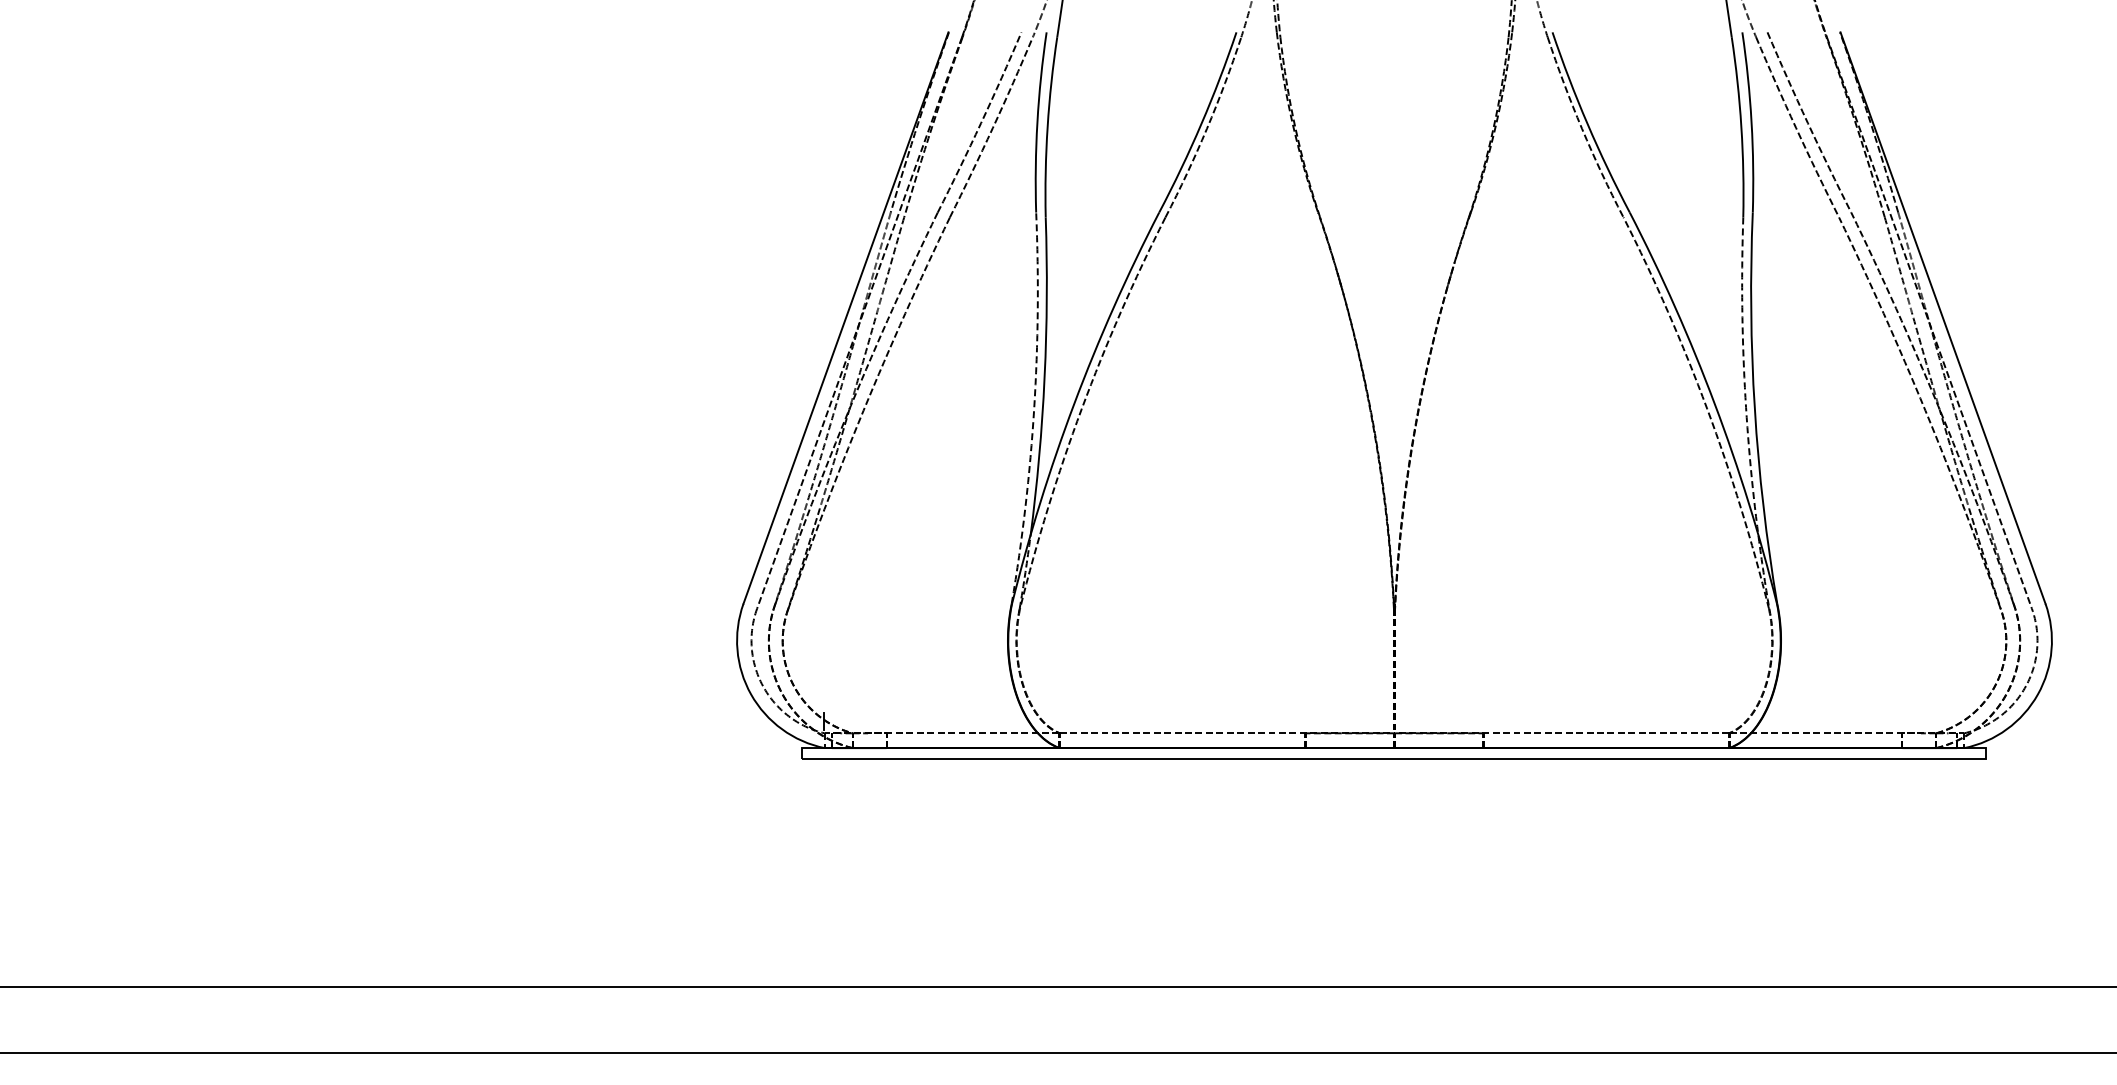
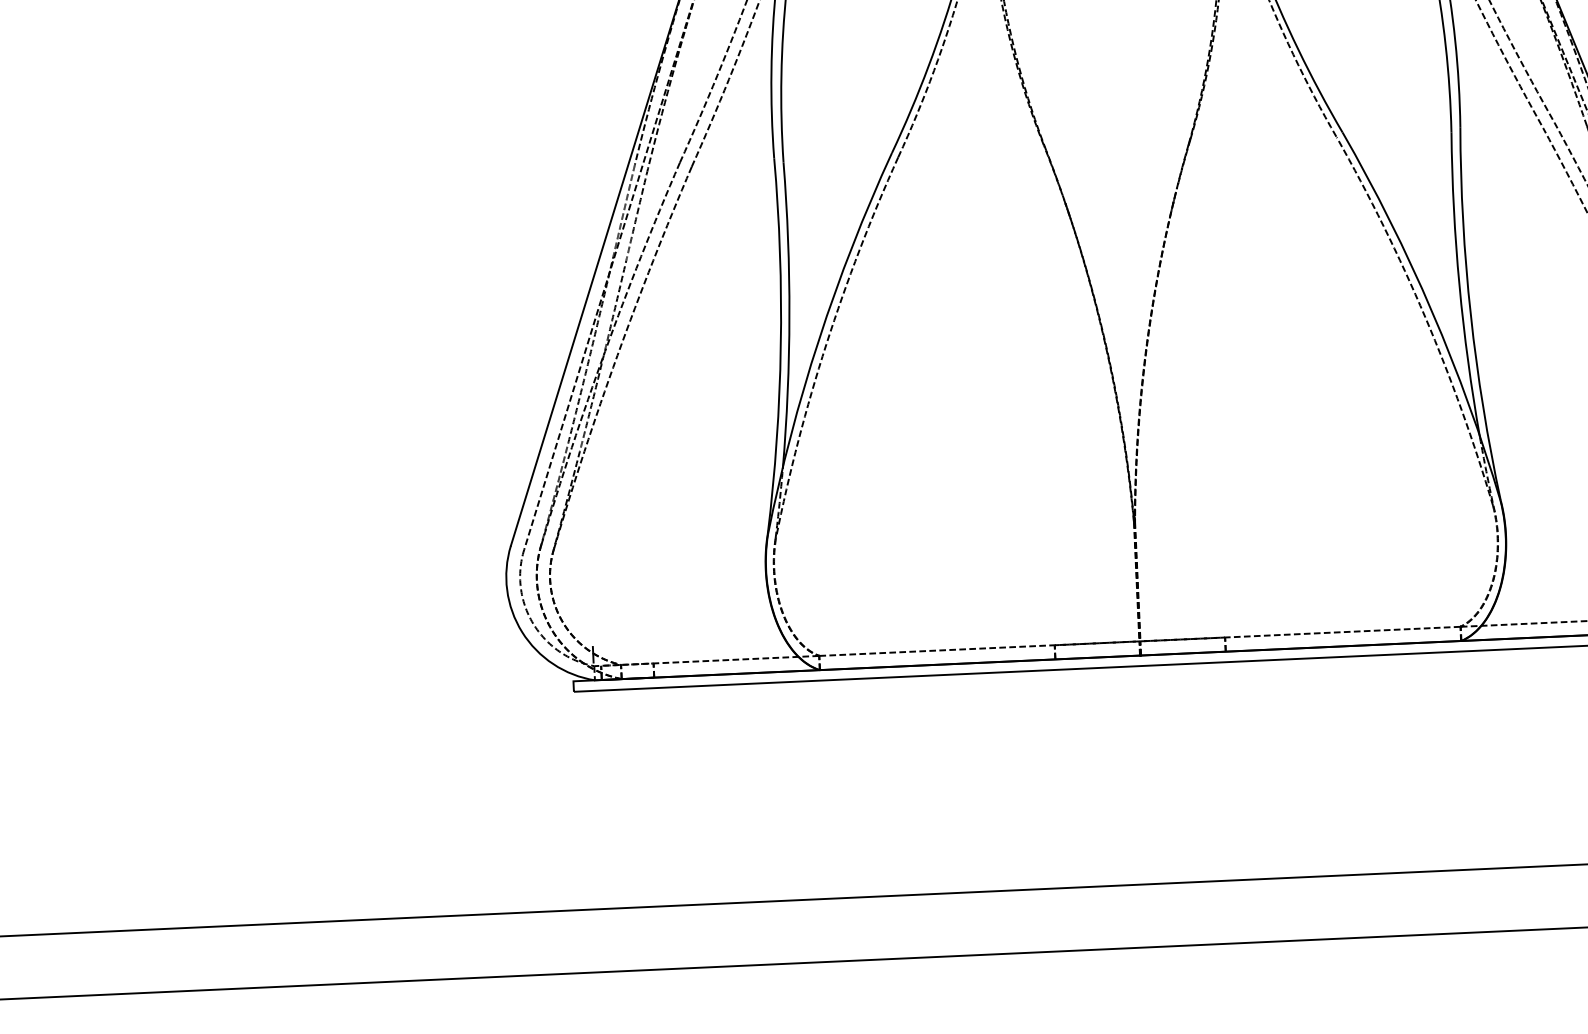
arc: (1744, 377) -> (1459, 285), dashed -> solid
arc: (1034, 408) -> (781, 346), dashed -> solid

